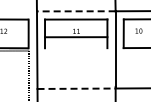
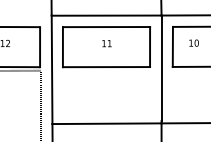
line: (75, 11) -> (105, 15), dashed -> solid
line: (76, 37) -> (106, 67), moved
line: (77, 88) -> (108, 123), dashed -> solid

